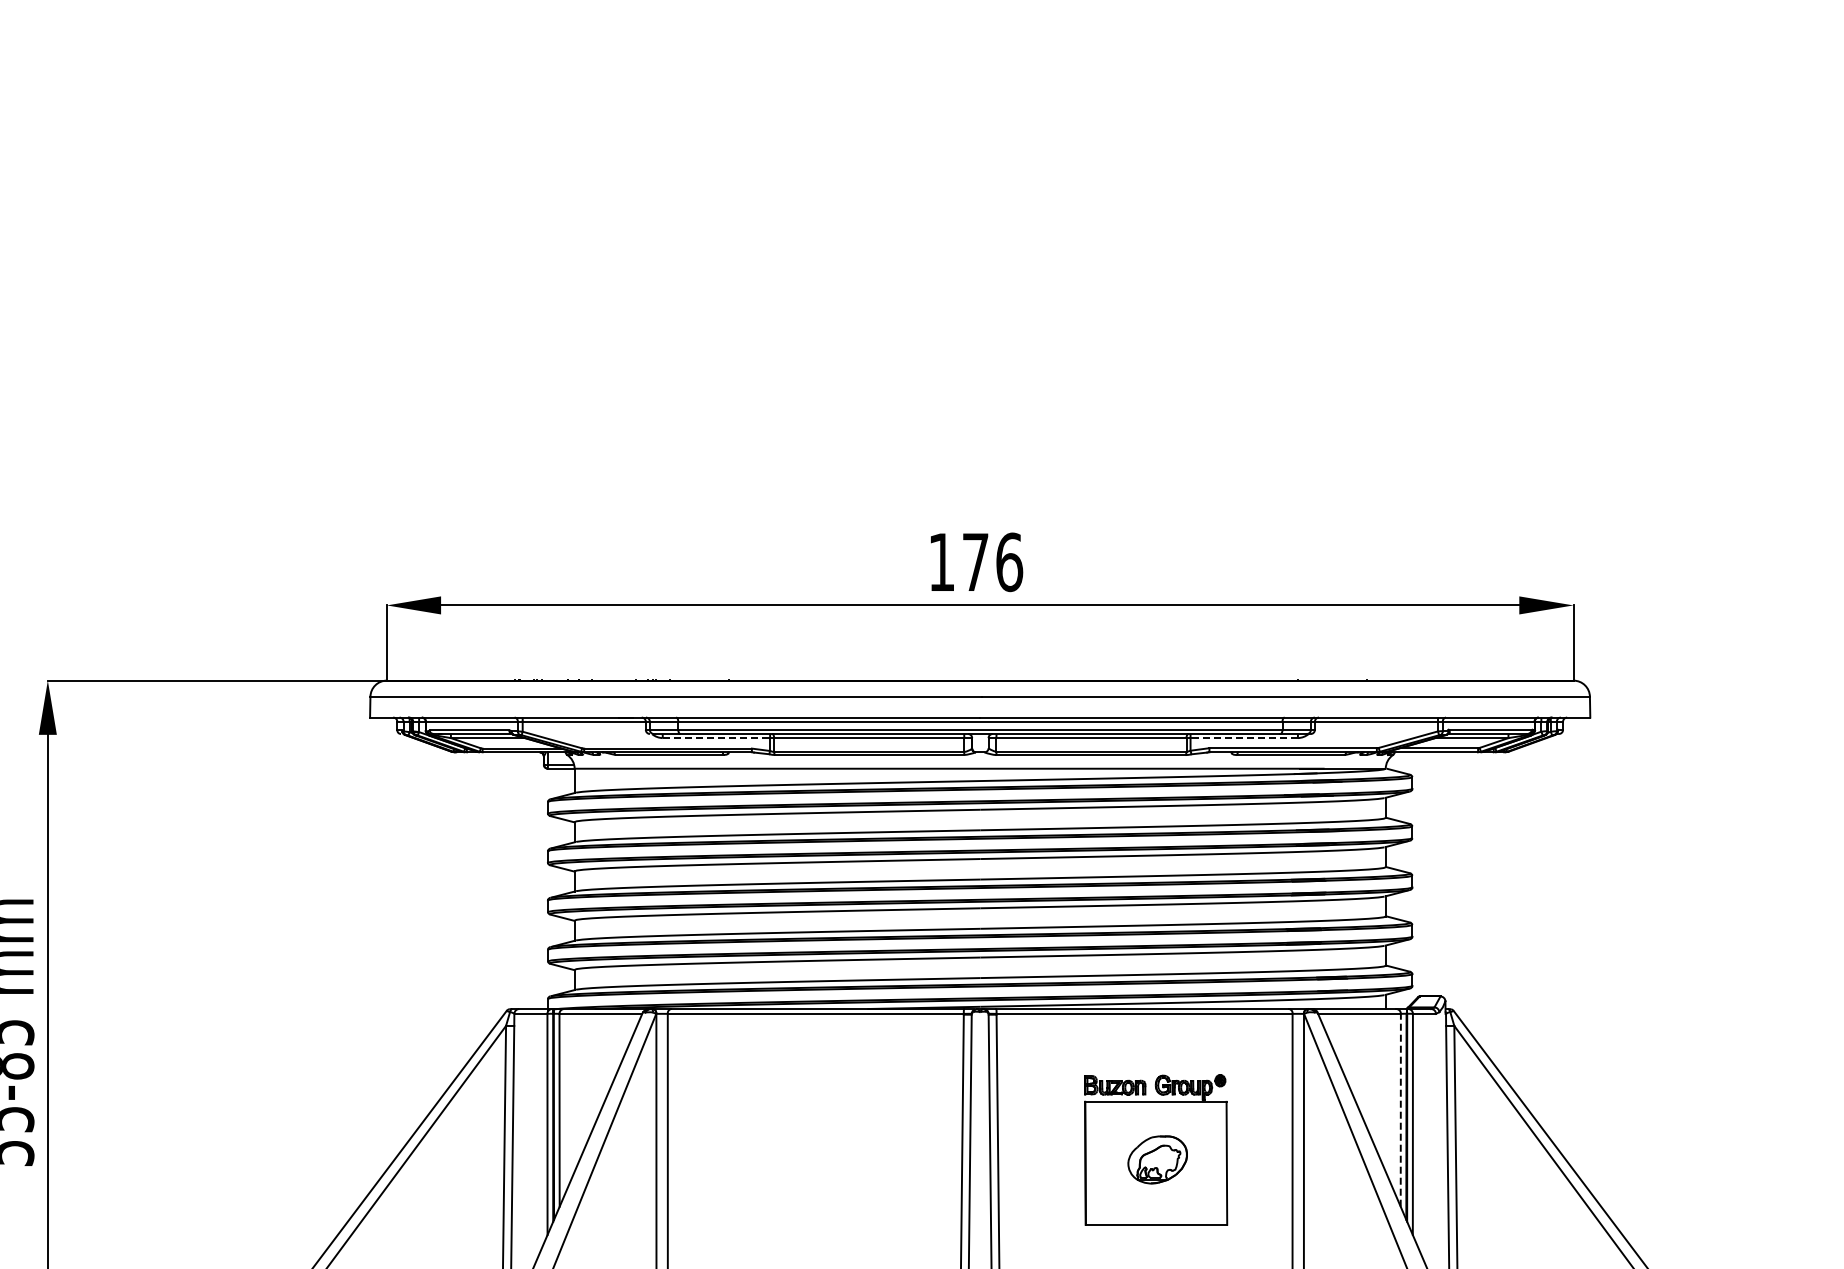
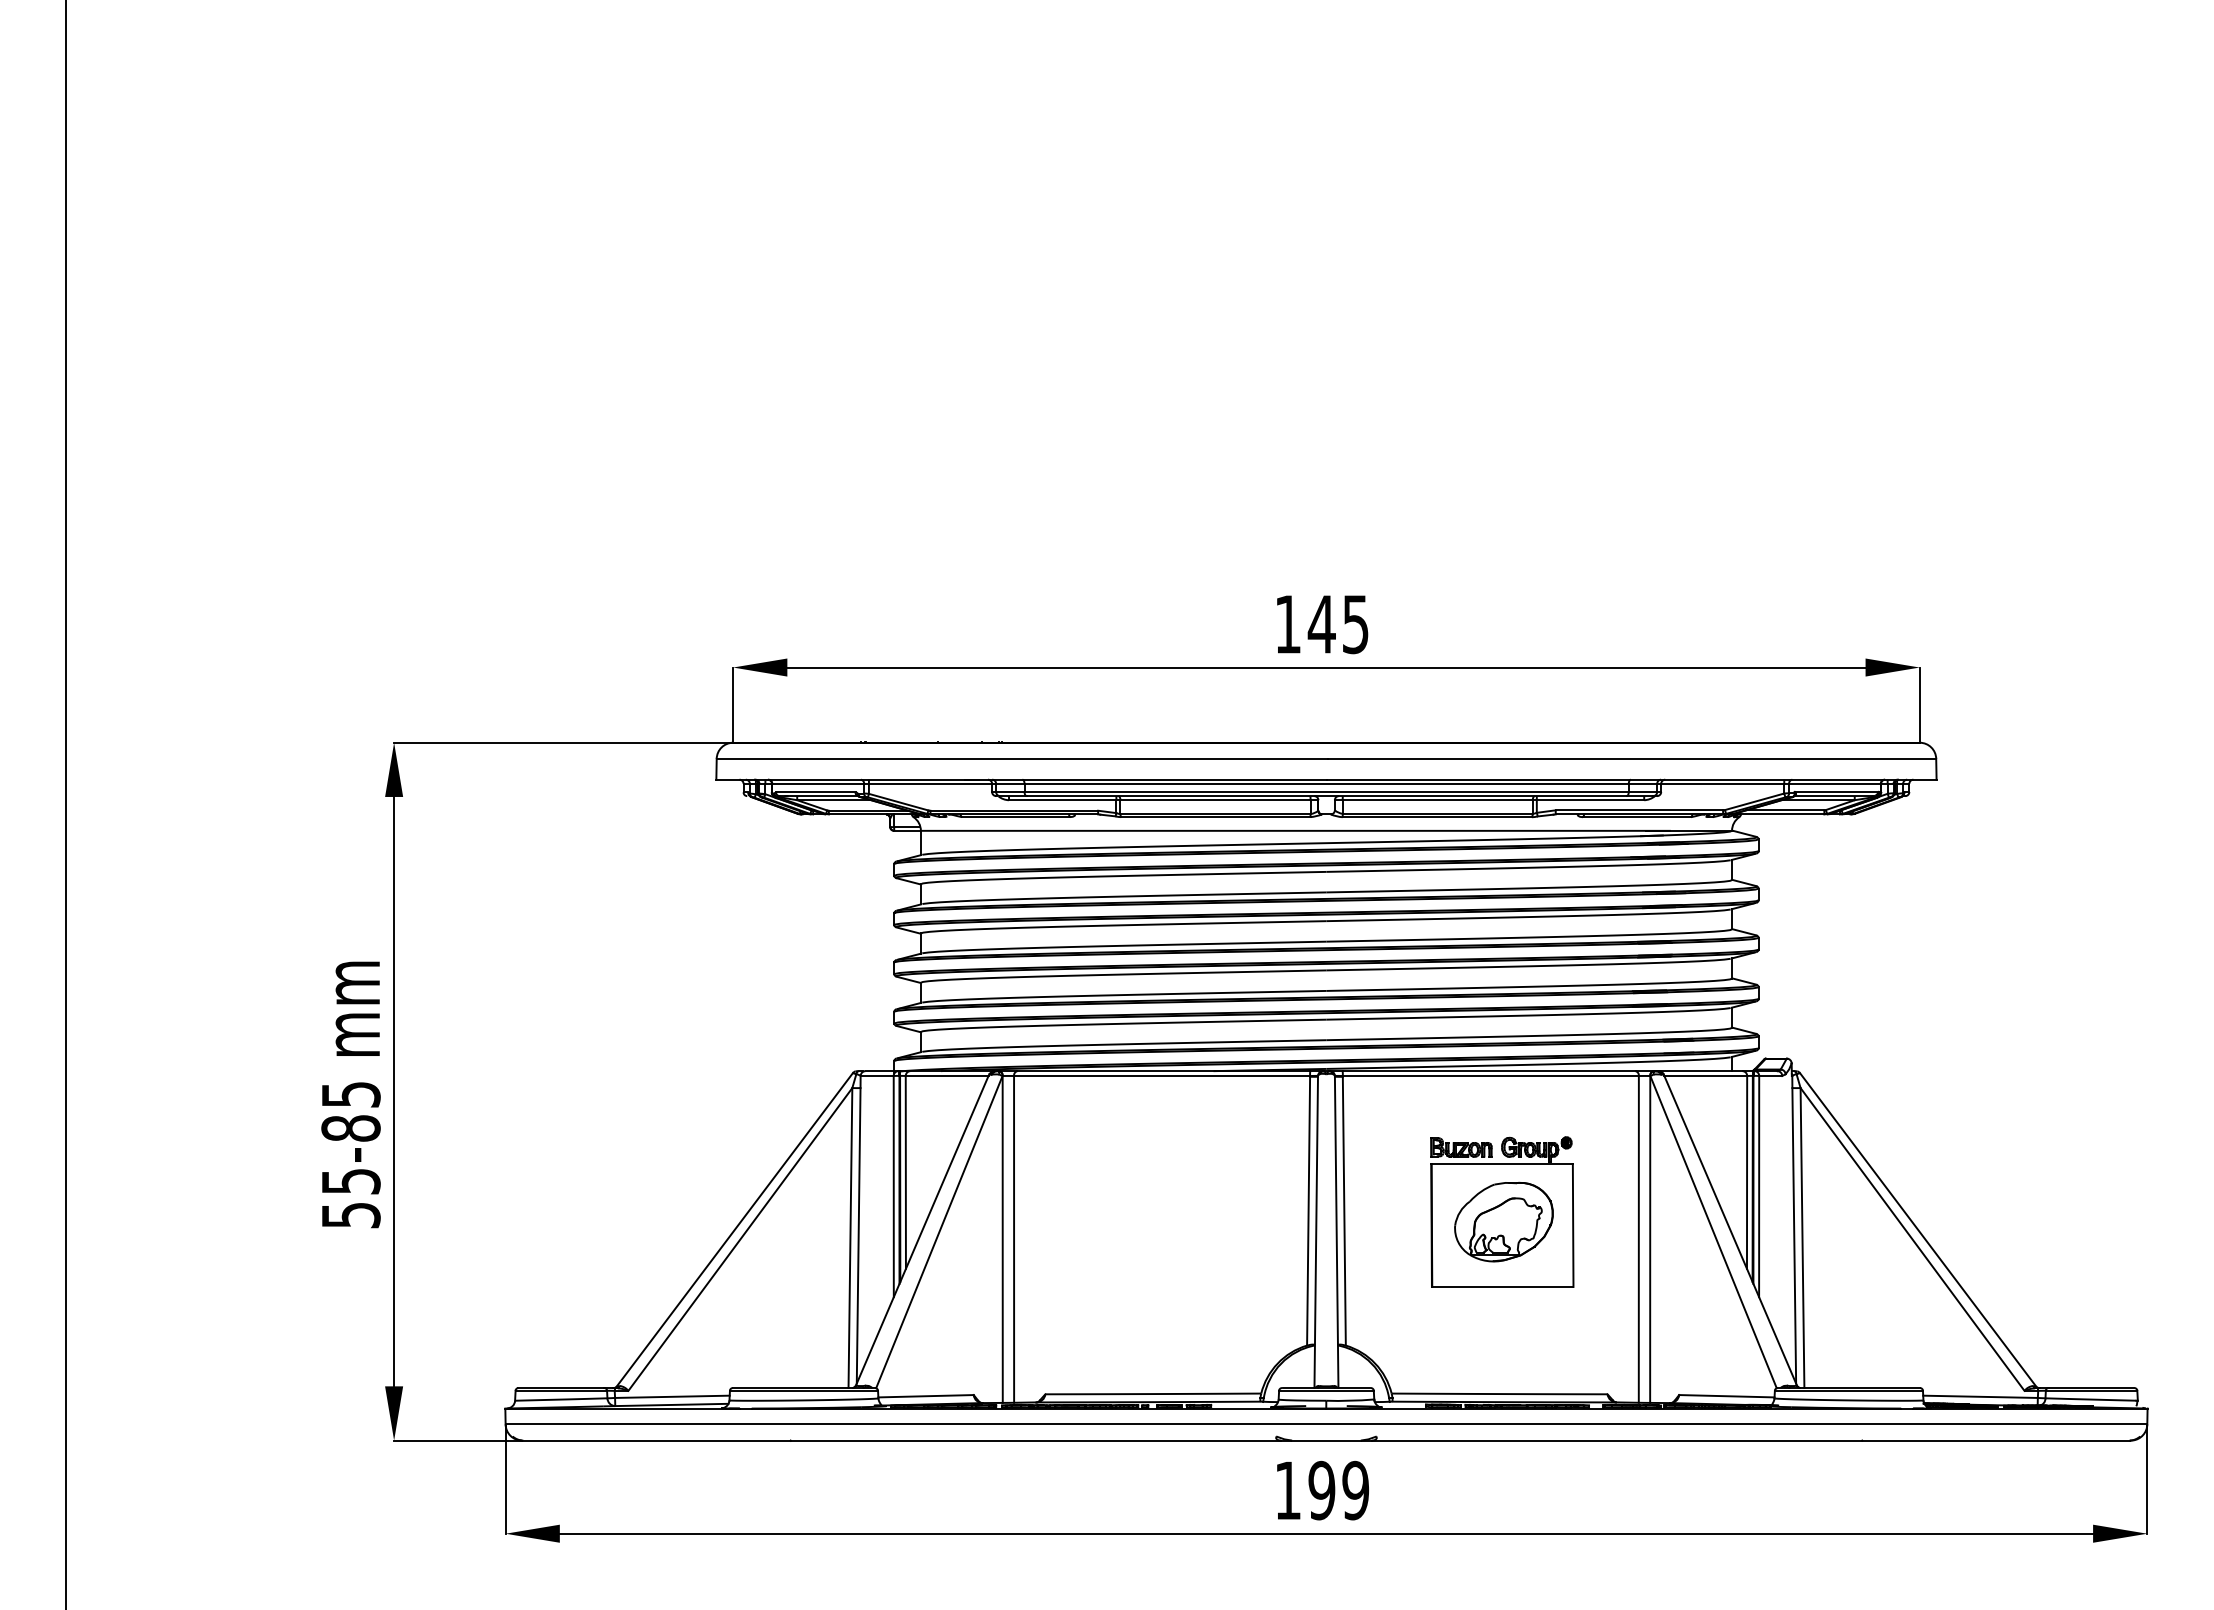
text: (992, 562) -> (1338, 624), 176 -> 145
line: (716, 738) -> (1062, 800), dashed -> solid
line: (1244, 738) -> (1590, 800), dashed -> solid
line: (1401, 1109) -> (1747, 1171), dashed -> solid
part: (1157, 1159) -> (1503, 1221), size x1.67

